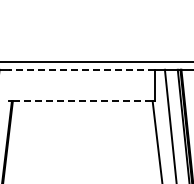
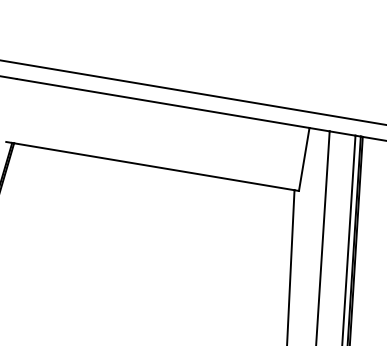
line: (81, 69) -> (162, 102), dashed -> solid
line: (82, 101) -> (153, 167), dashed -> solid

